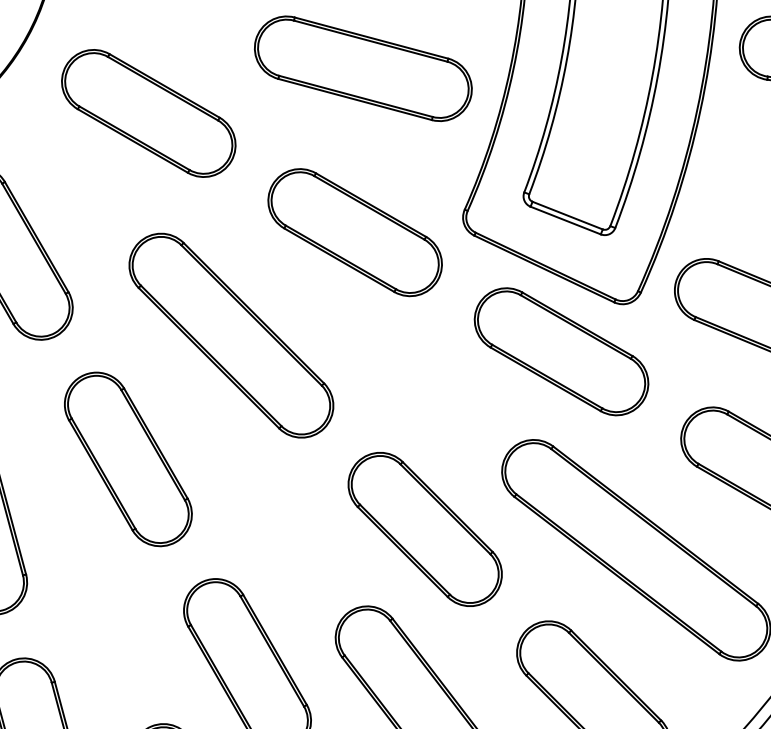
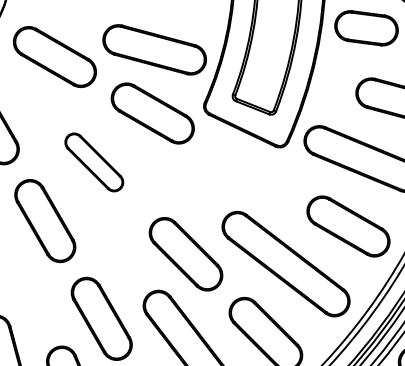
part: (362, 68) -> (154, 49), moved
part: (232, 335) -> (94, 162), size x0.6
part: (561, 352) -> (250, 170), removed

